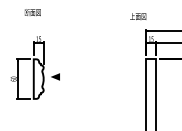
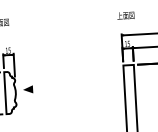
text: (138, 16) -> (126, 15), moved

